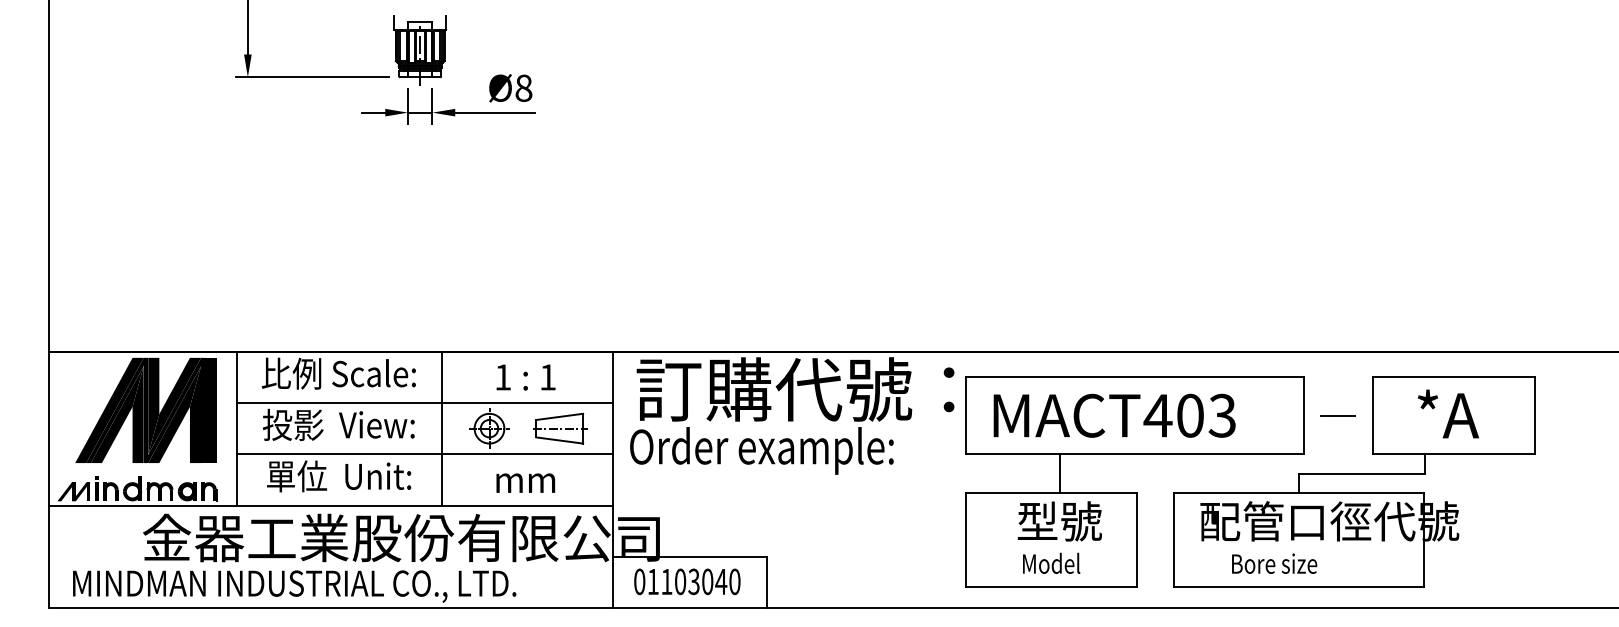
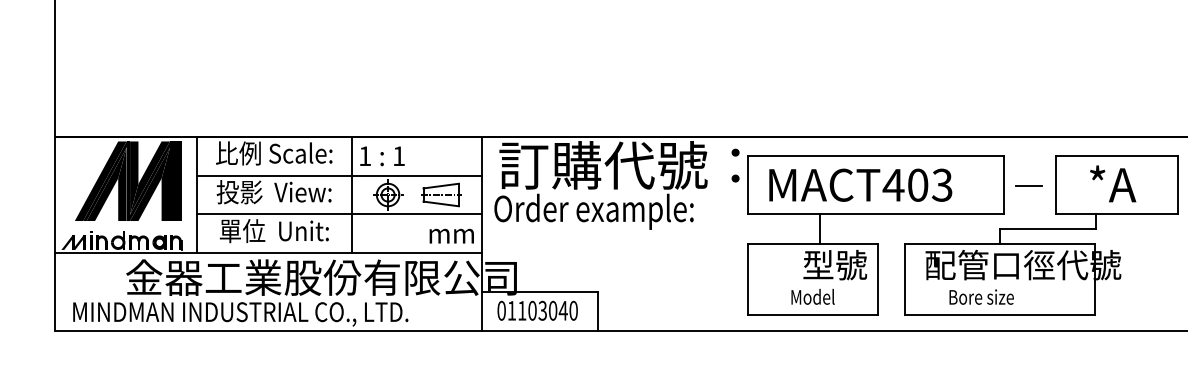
text: (525, 377) -> (382, 156), moved
text: (525, 482) -> (451, 235), moved
text: (1059, 521) -> (834, 265), moved

